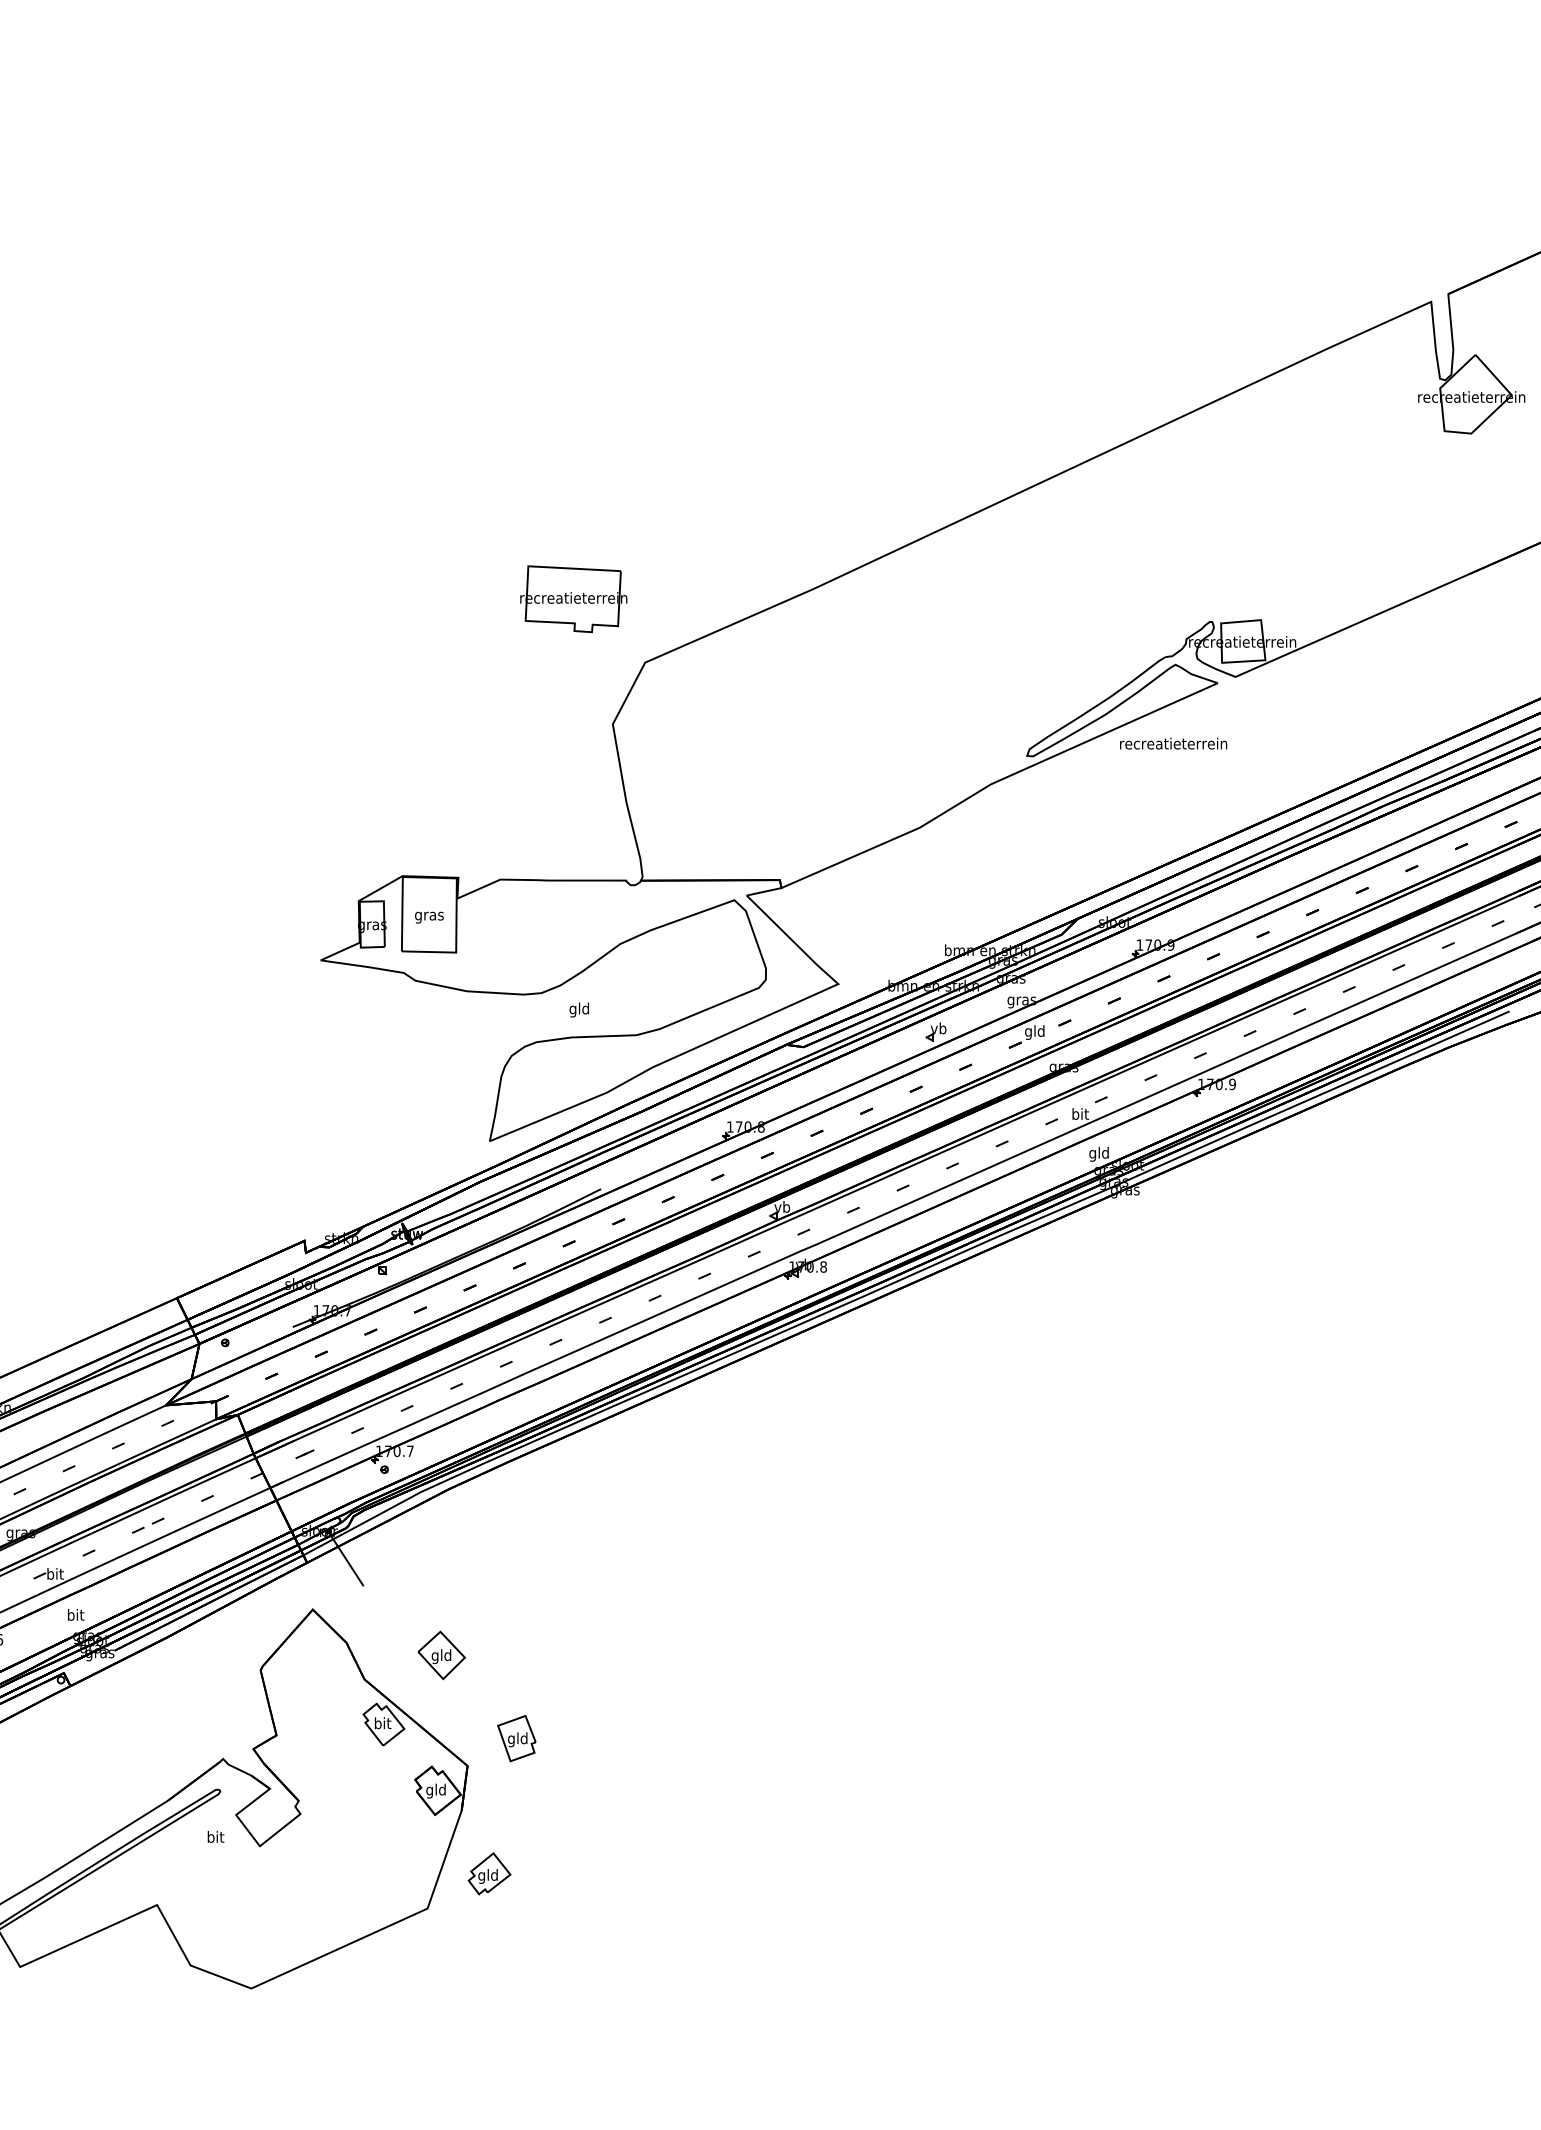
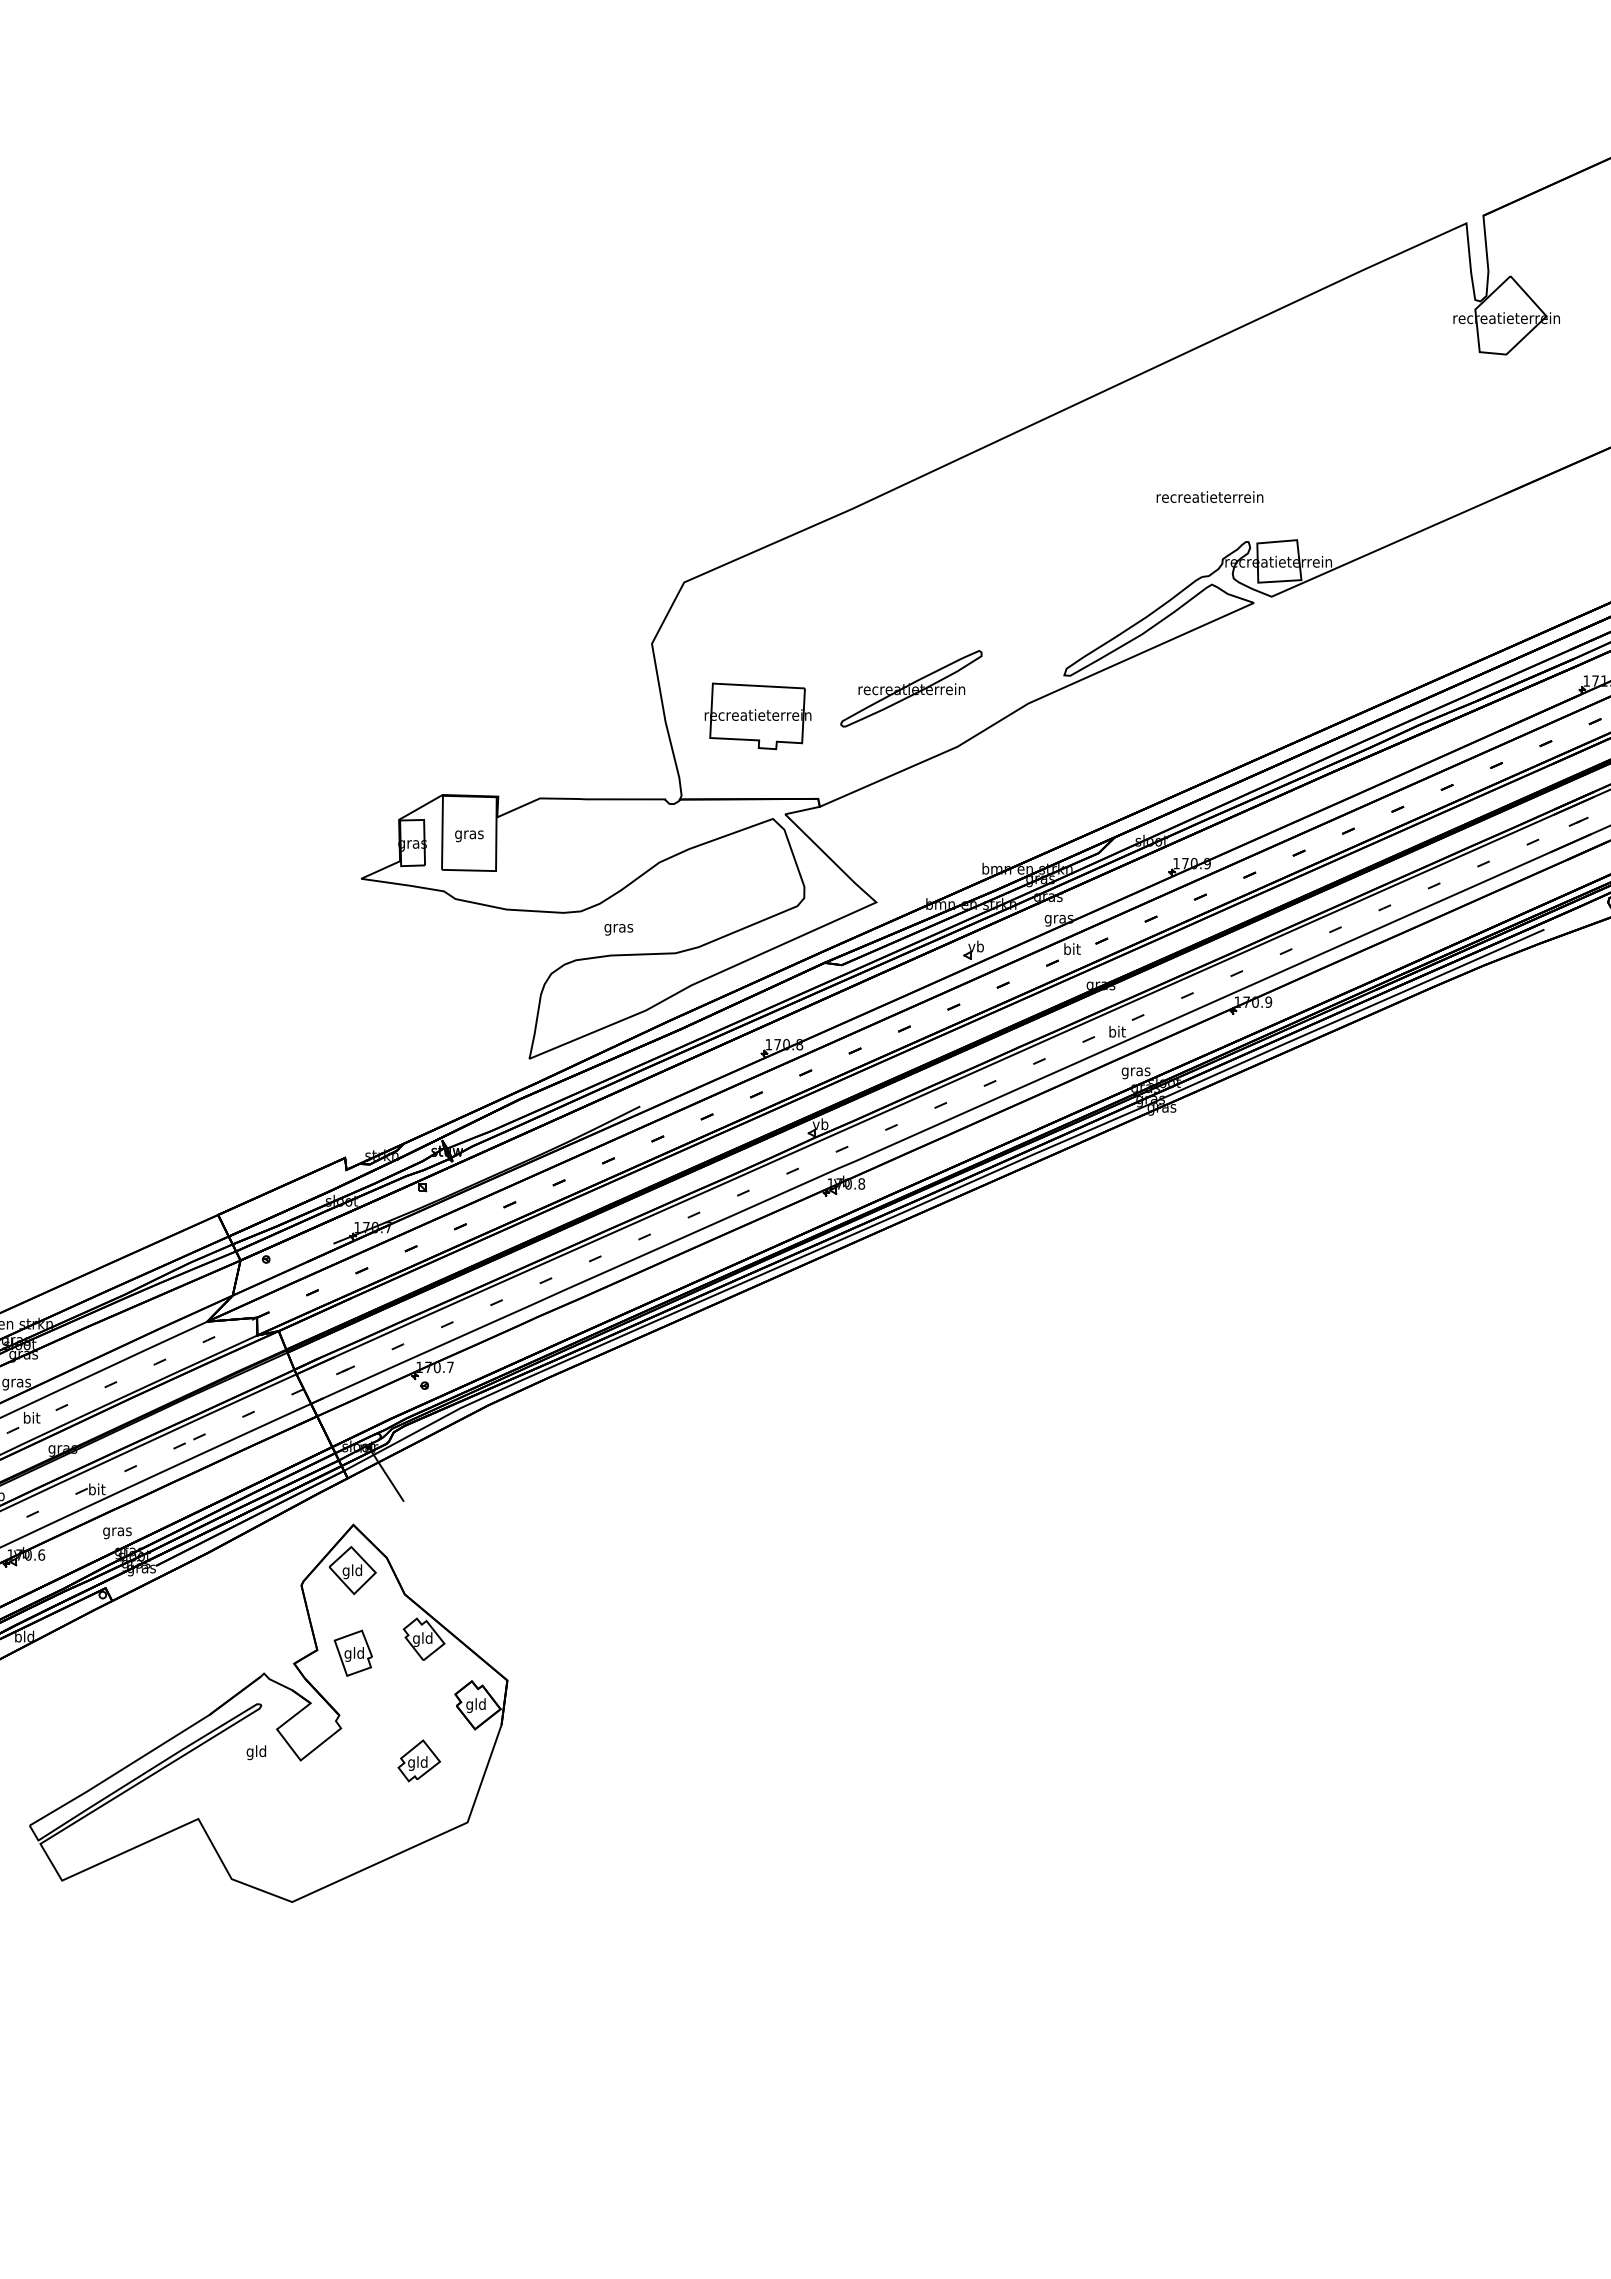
part: (573, 599) -> (757, 716), moved
text: (1173, 743) -> (1209, 496), moved
part: (873, 769) -> (911, 688), added
text: (579, 1009) -> (618, 927), gld -> gras
text: (1034, 1032) -> (1071, 950), gld -> bit
text: (1098, 1153) -> (1135, 1071), gld -> gras
text: (75, 1616) -> (117, 1531), bit -> gras
part: (441, 1655) -> (352, 1570), moved
text: (382, 1724) -> (422, 1639), bit -> gld
part: (515, 1737) -> (352, 1652), moved
text: (215, 1838) -> (256, 1752), bit -> gld
part: (489, 1873) -> (419, 1760), moved

